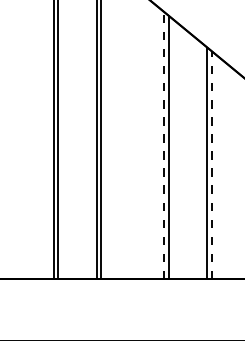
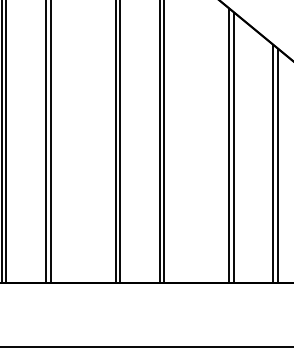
line: (164, 145) -> (229, 145), dashed -> solid
line: (211, 165) -> (277, 165), dashed -> solid

